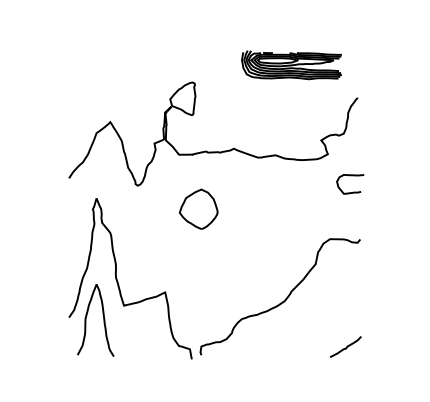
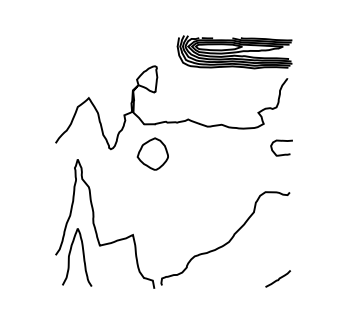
part: (291, 65) -> (234, 52), size x1.43
part: (198, 208) -> (152, 153), moved

